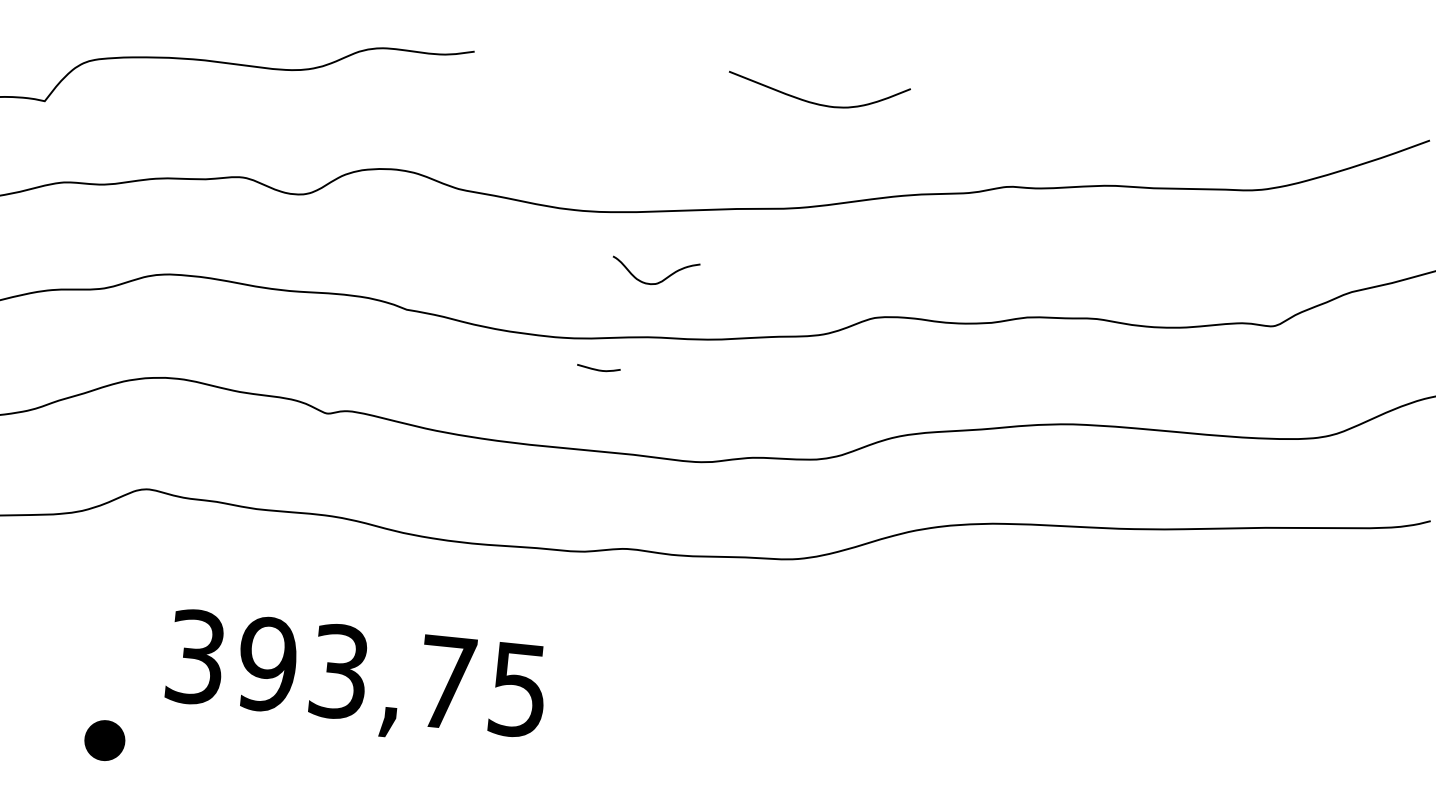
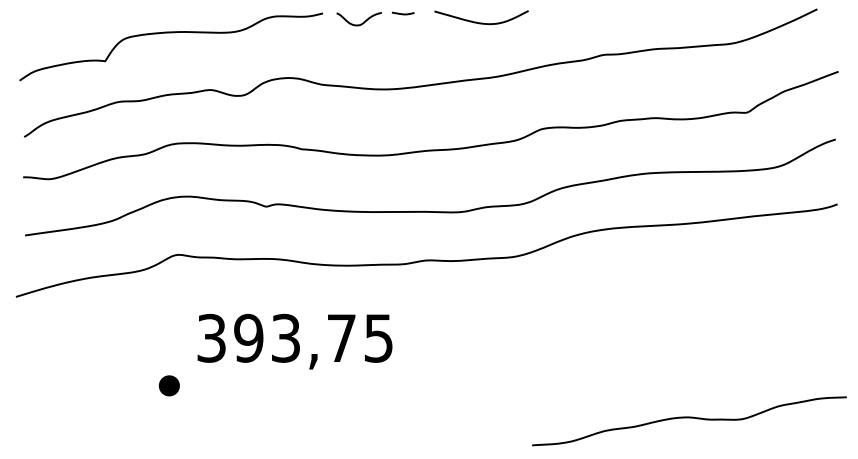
curve: (817, 102) -> (481, 22), moved
curve: (657, 280) -> (360, 23), moved
curve: (599, 368) -> (403, 13), moved

